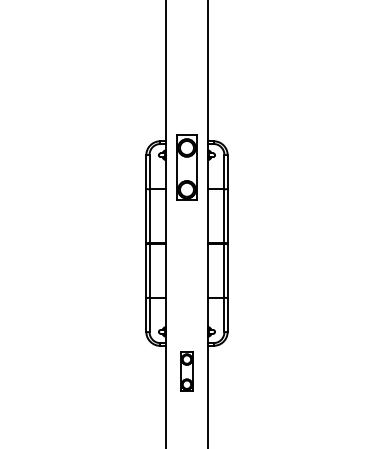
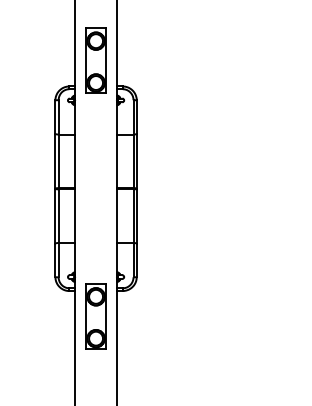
part: (186, 167) -> (95, 60), moved
part: (186, 371) -> (95, 316), size x1.67

